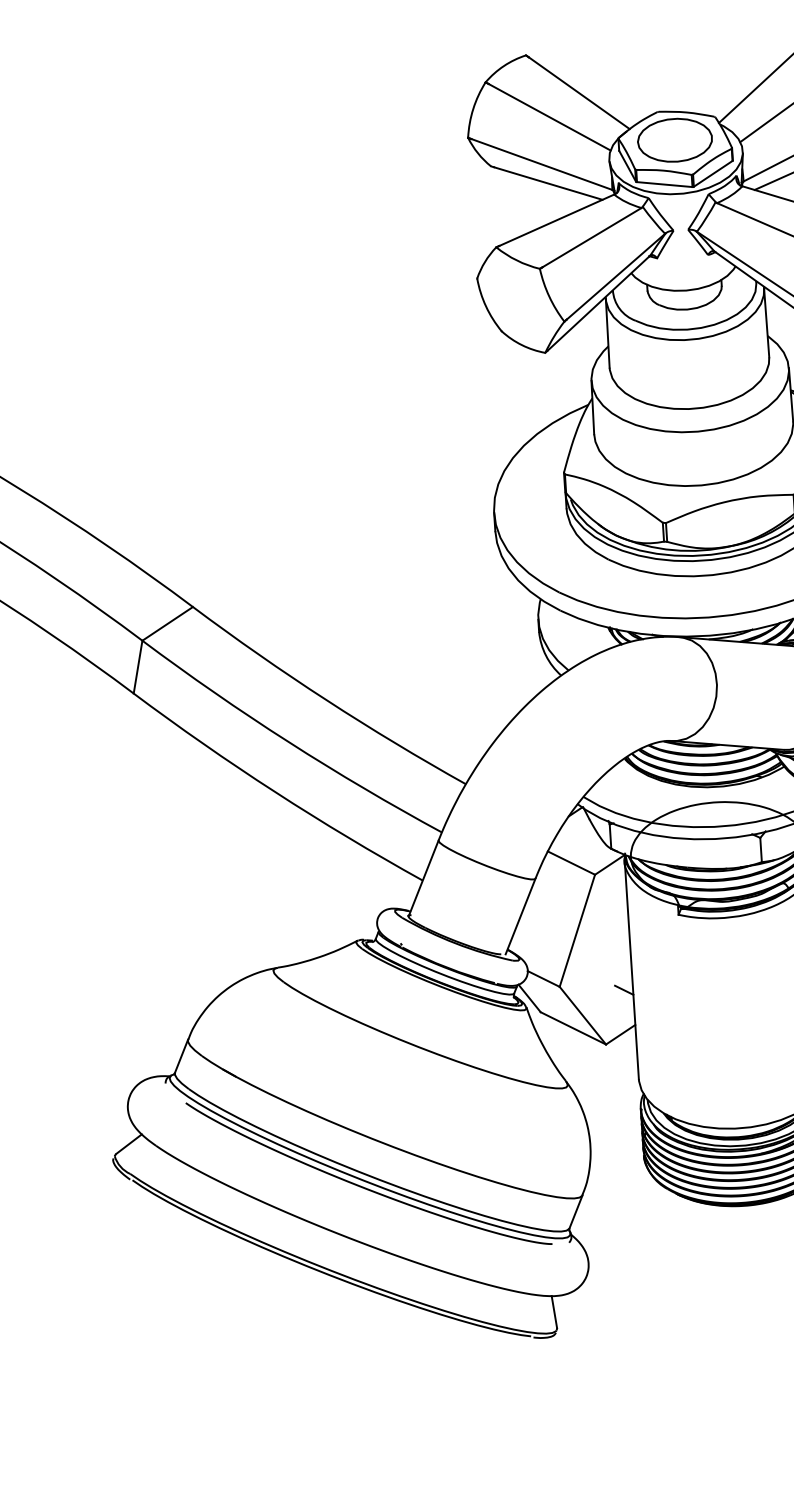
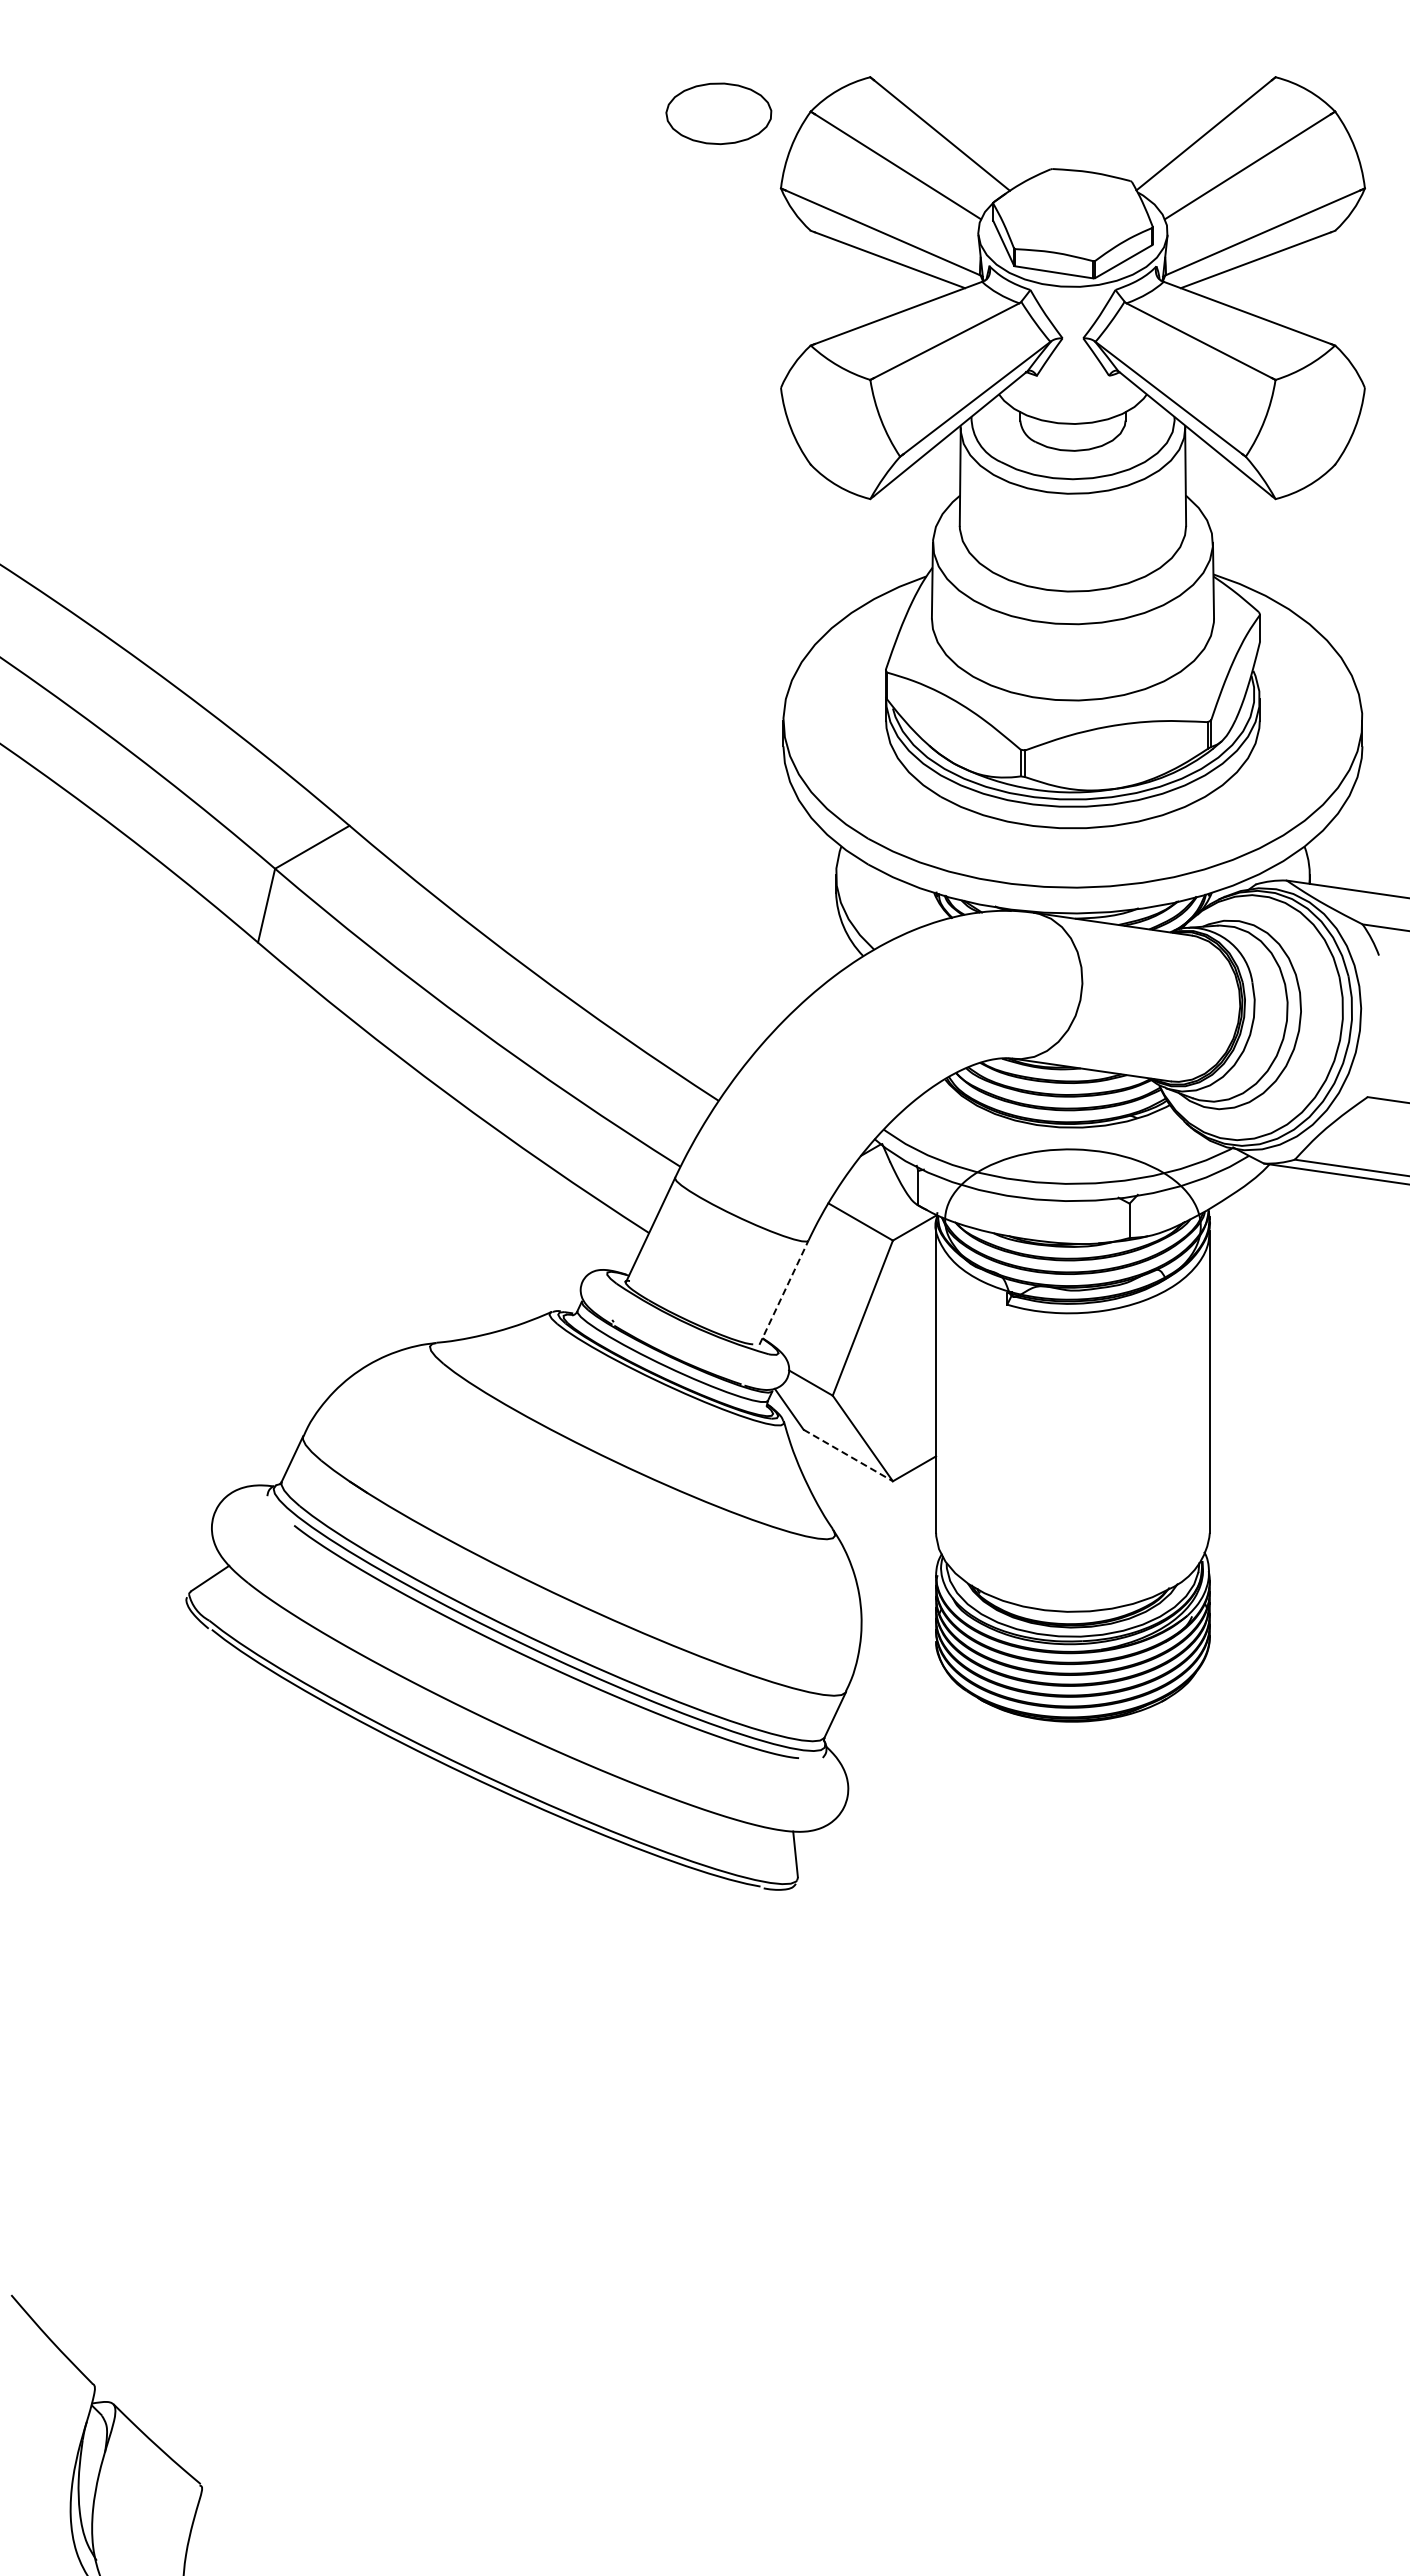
part: (674, 140) -> (718, 113), moved
line: (520, 916) -> (783, 1292), solid -> dashed
line: (624, 990) -> (923, 1406), removed
line: (573, 1028) -> (848, 1455), solid -> dashed

